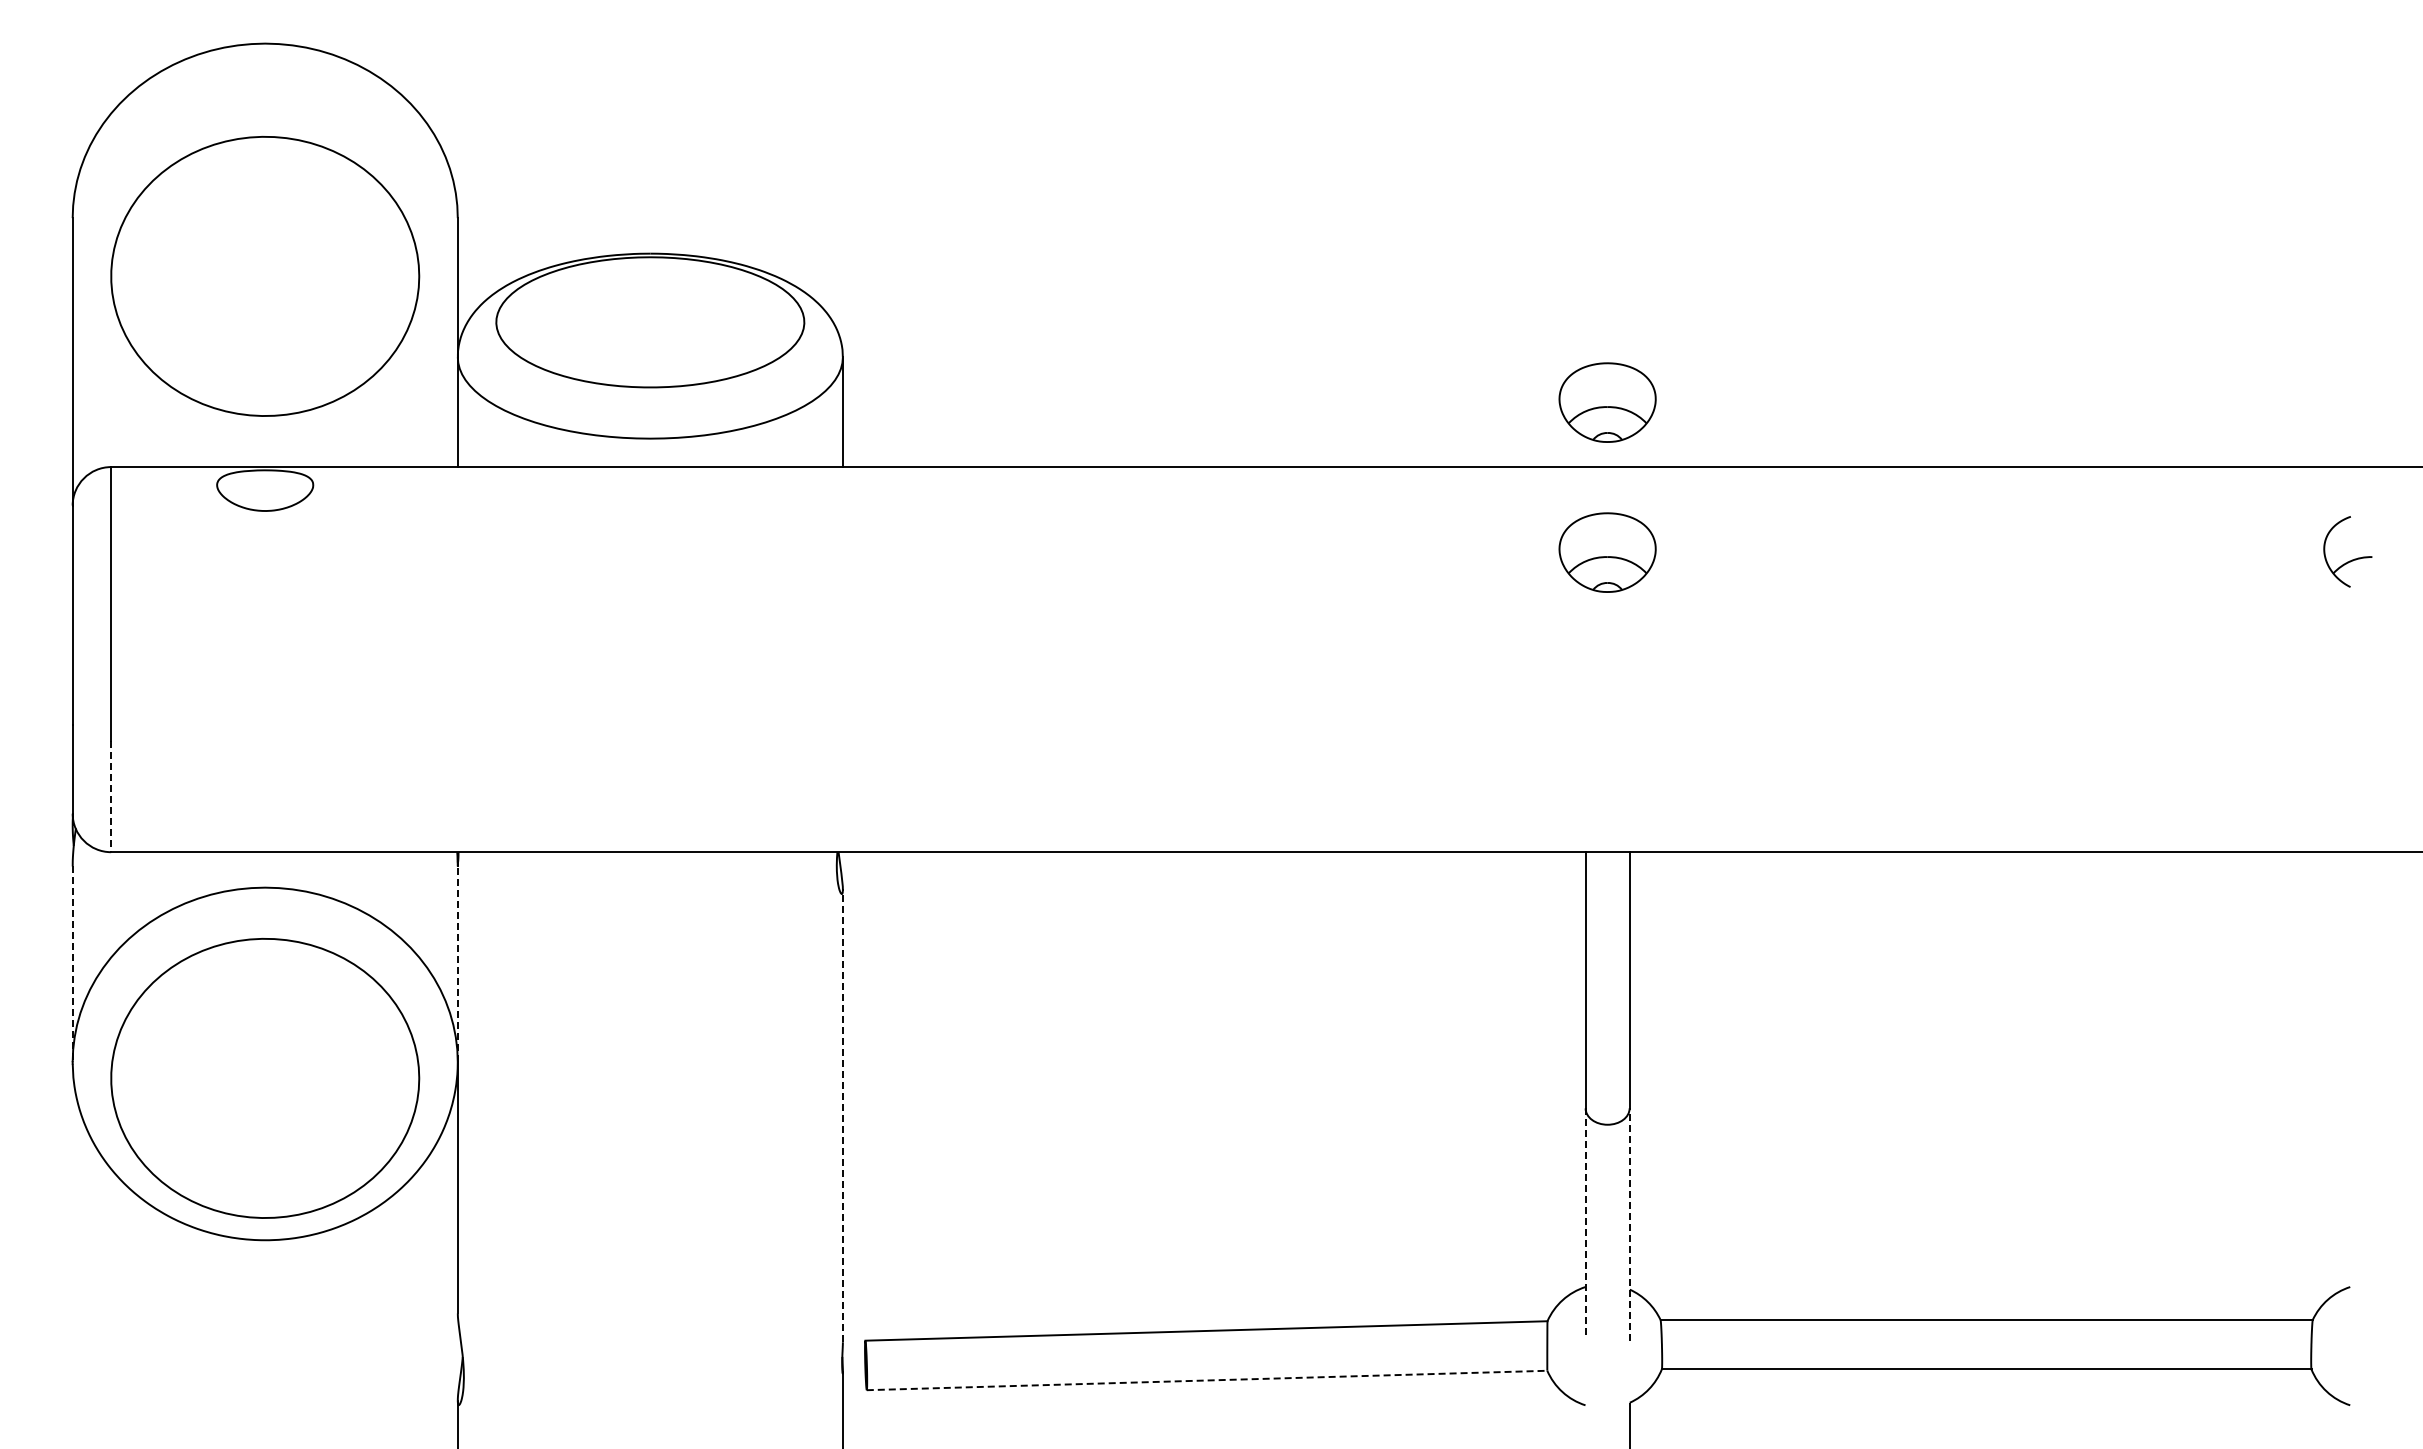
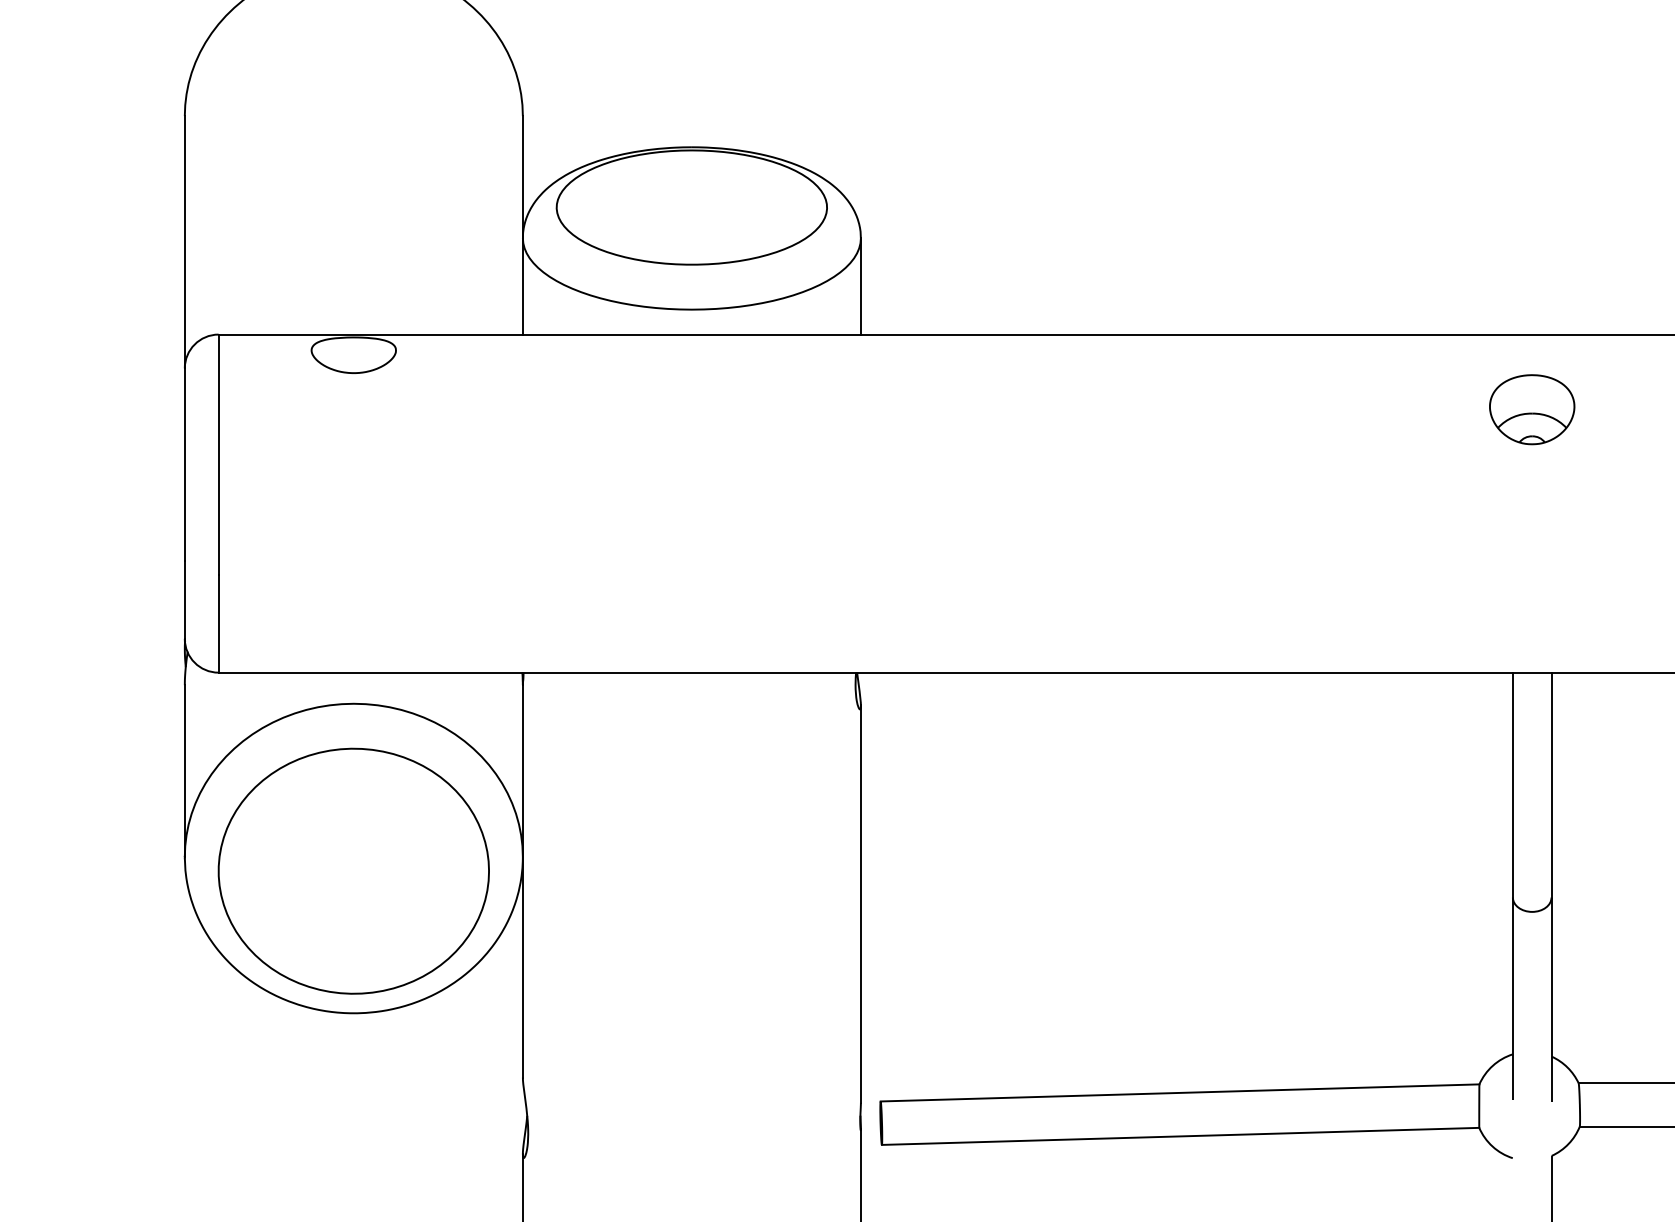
part: (265, 276) -> (354, 167), removed
part: (1607, 402) -> (1532, 277), removed
line: (111, 796) -> (218, 623), dashed -> solid
line: (72, 964) -> (184, 771), dashed -> solid
line: (457, 964) -> (522, 771), dashed -> solid
line: (842, 1115) -> (860, 903), dashed -> solid
line: (1585, 1224) -> (1512, 999), dashed -> solid
line: (1629, 1224) -> (1551, 999), dashed -> solid
line: (1207, 1380) -> (1180, 1136), dashed -> solid

